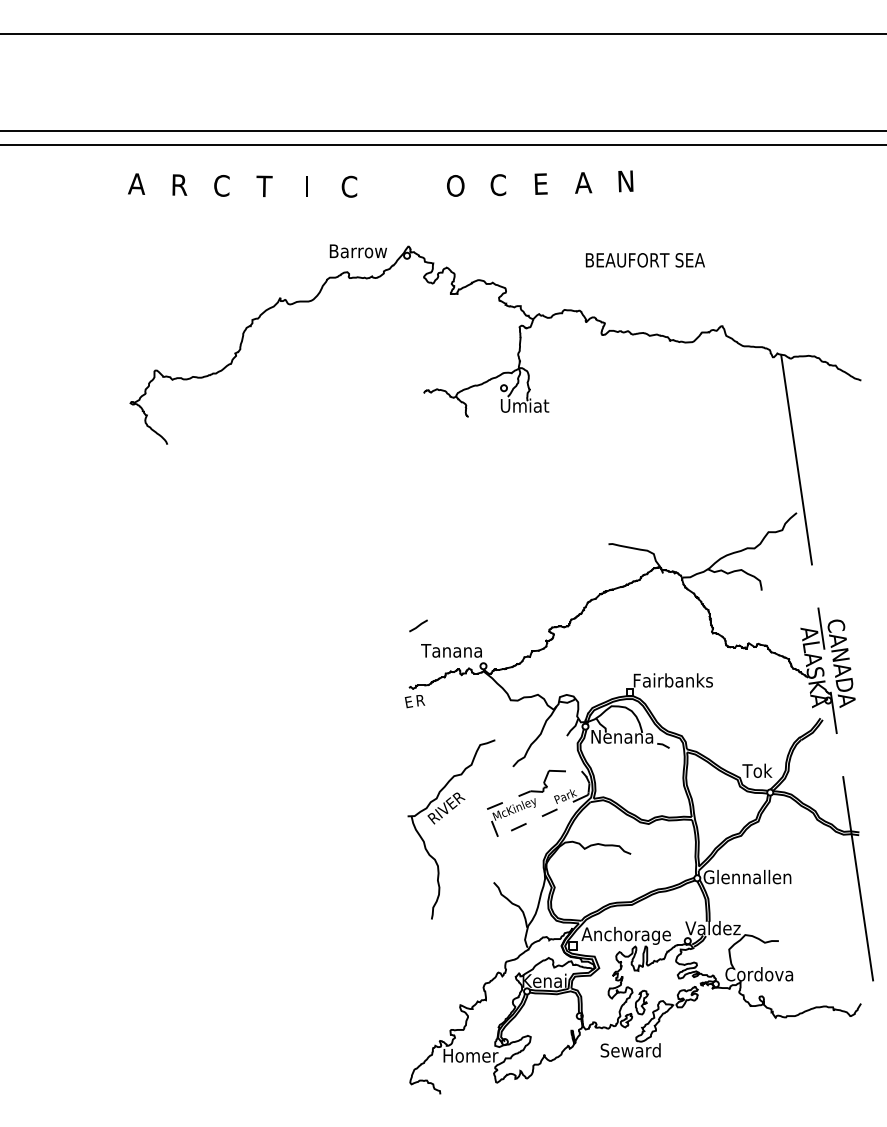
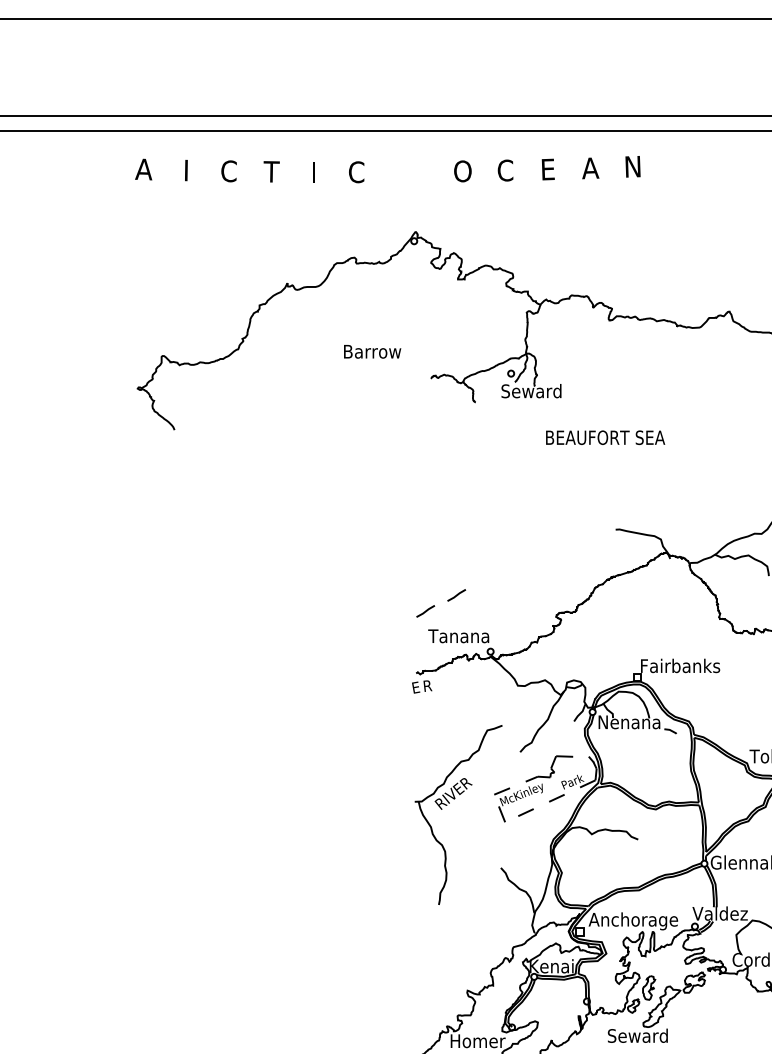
text: (179, 184) -> (186, 169), R -> I
text: (357, 251) -> (371, 351), moved
text: (645, 260) -> (605, 437), moved
text: (524, 405) -> (531, 390), Umiat -> Seward
line: (449, 609) -> (456, 594), added

